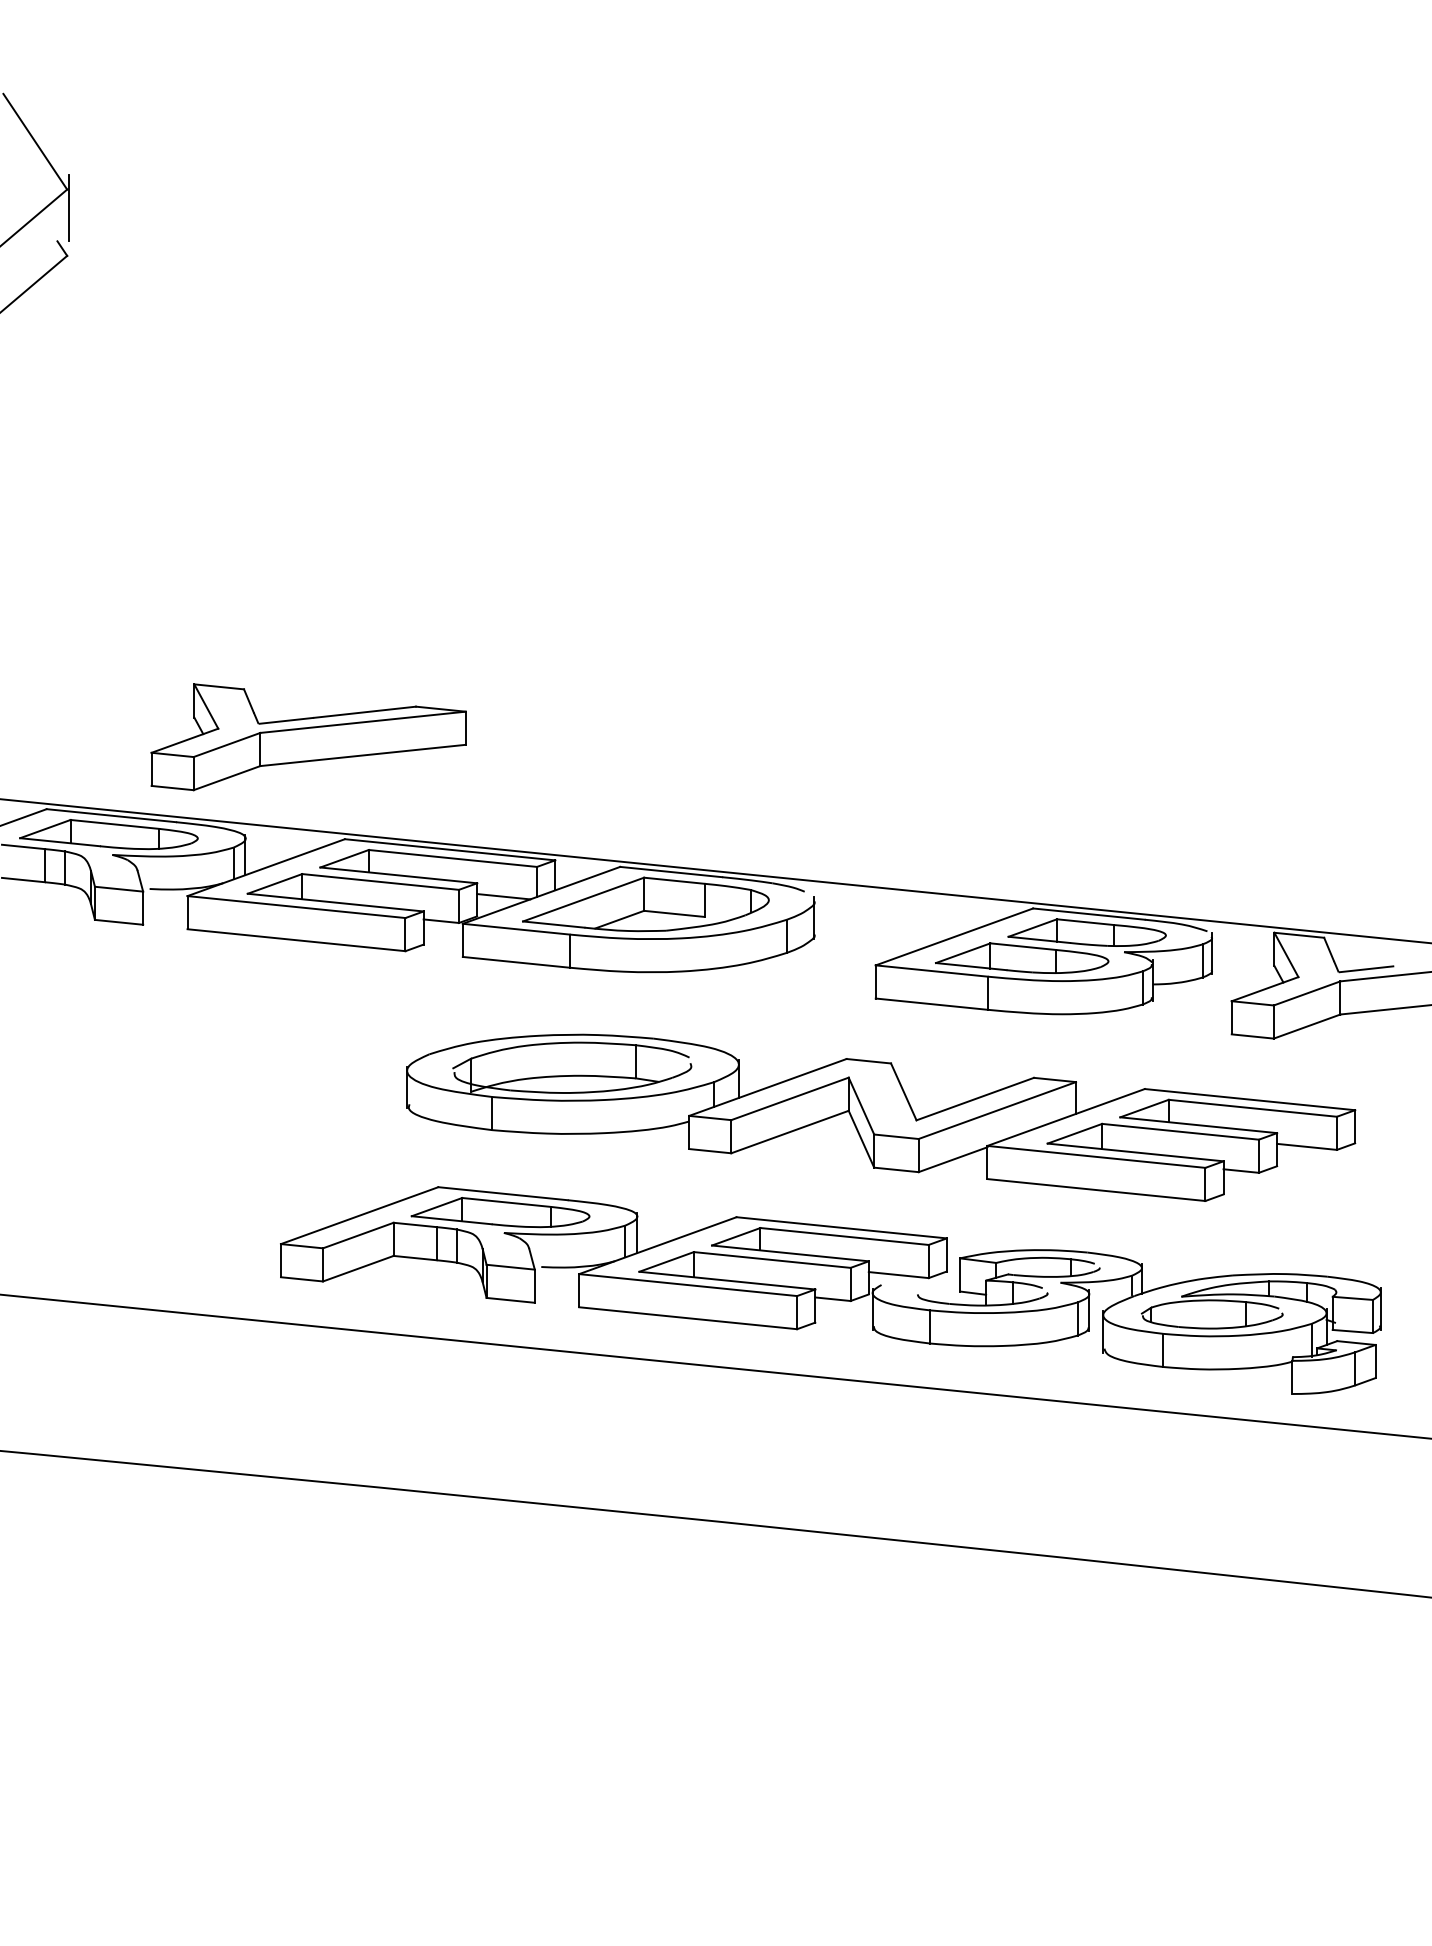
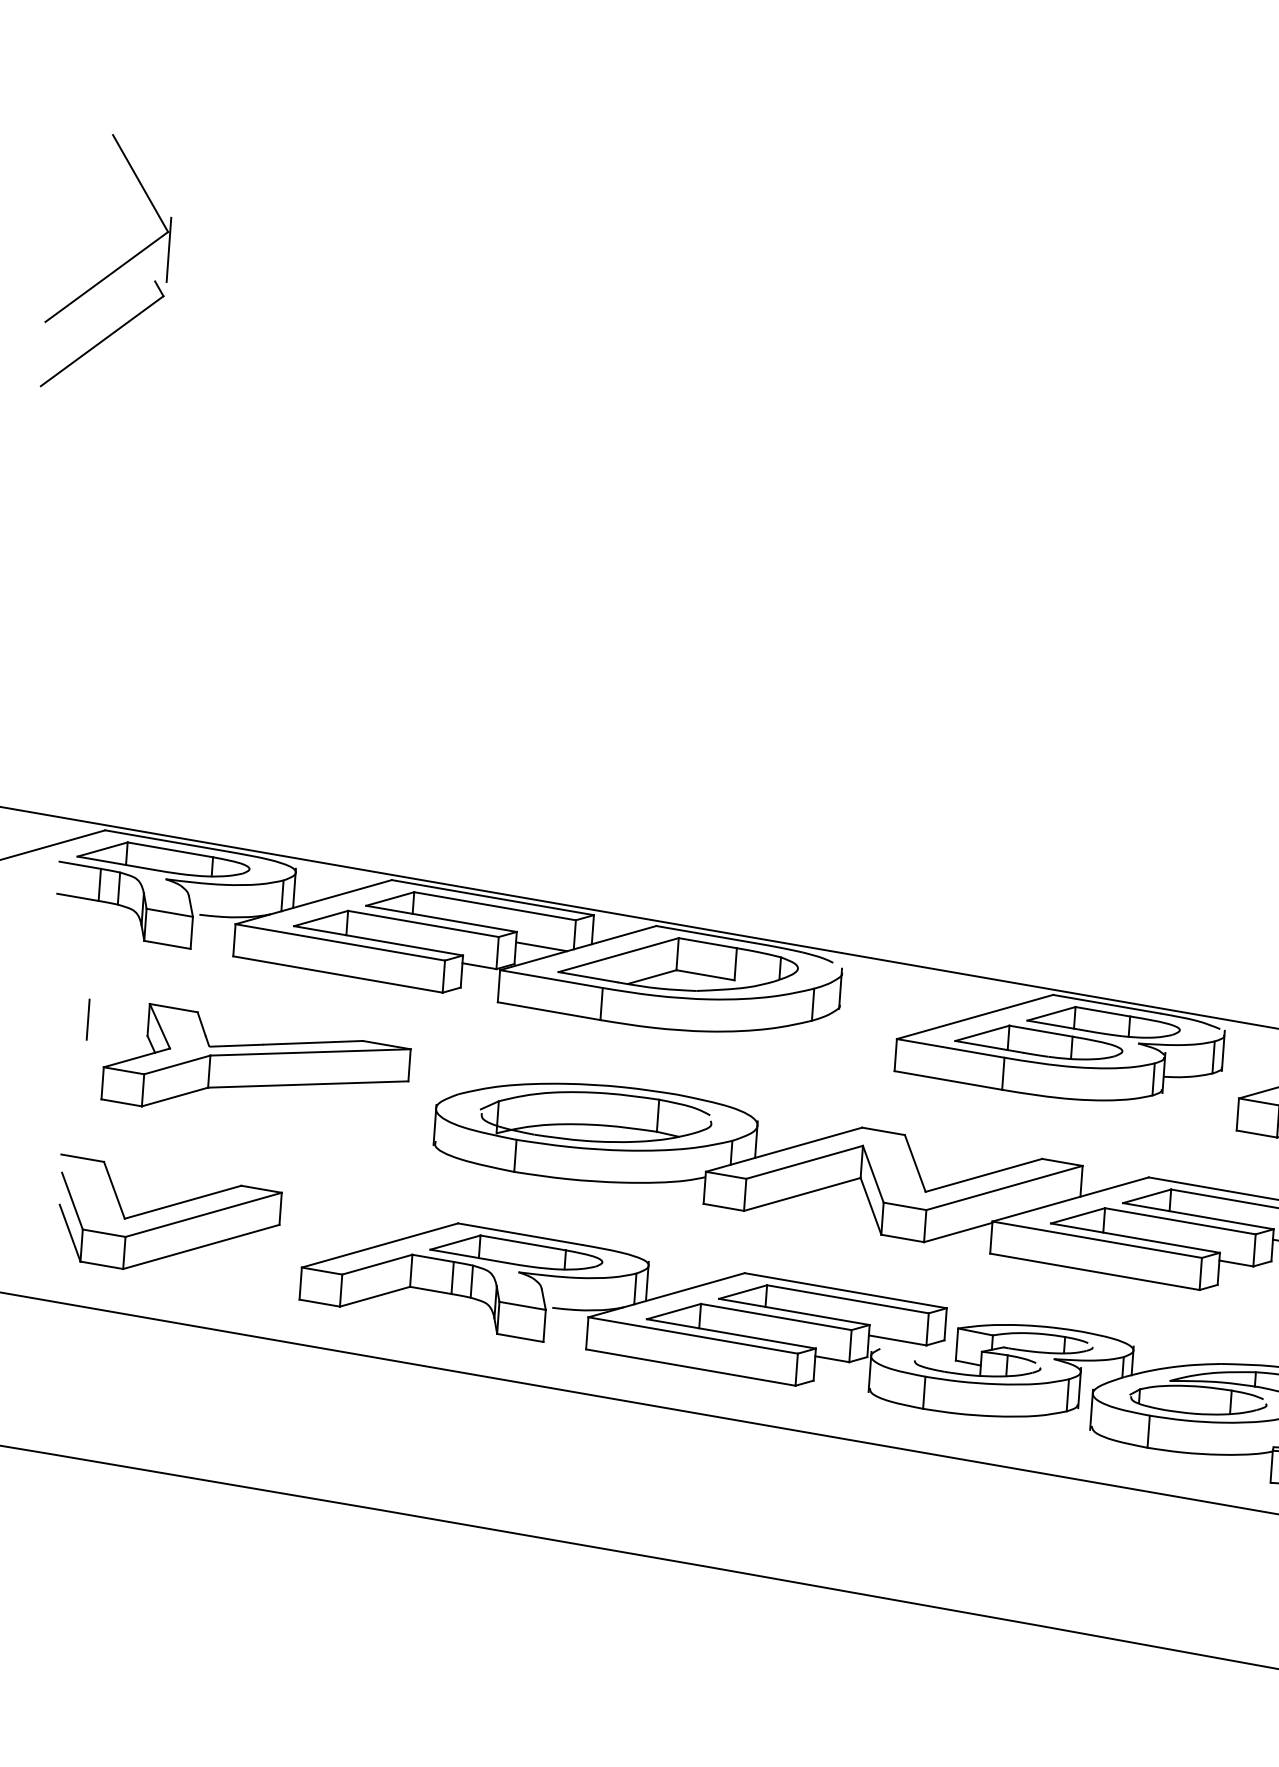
part: (308, 737) -> (256, 1063), moved
line: (43, 1004) -> (88, 1019), added
part: (141, 1208) -> (169, 1223), added

